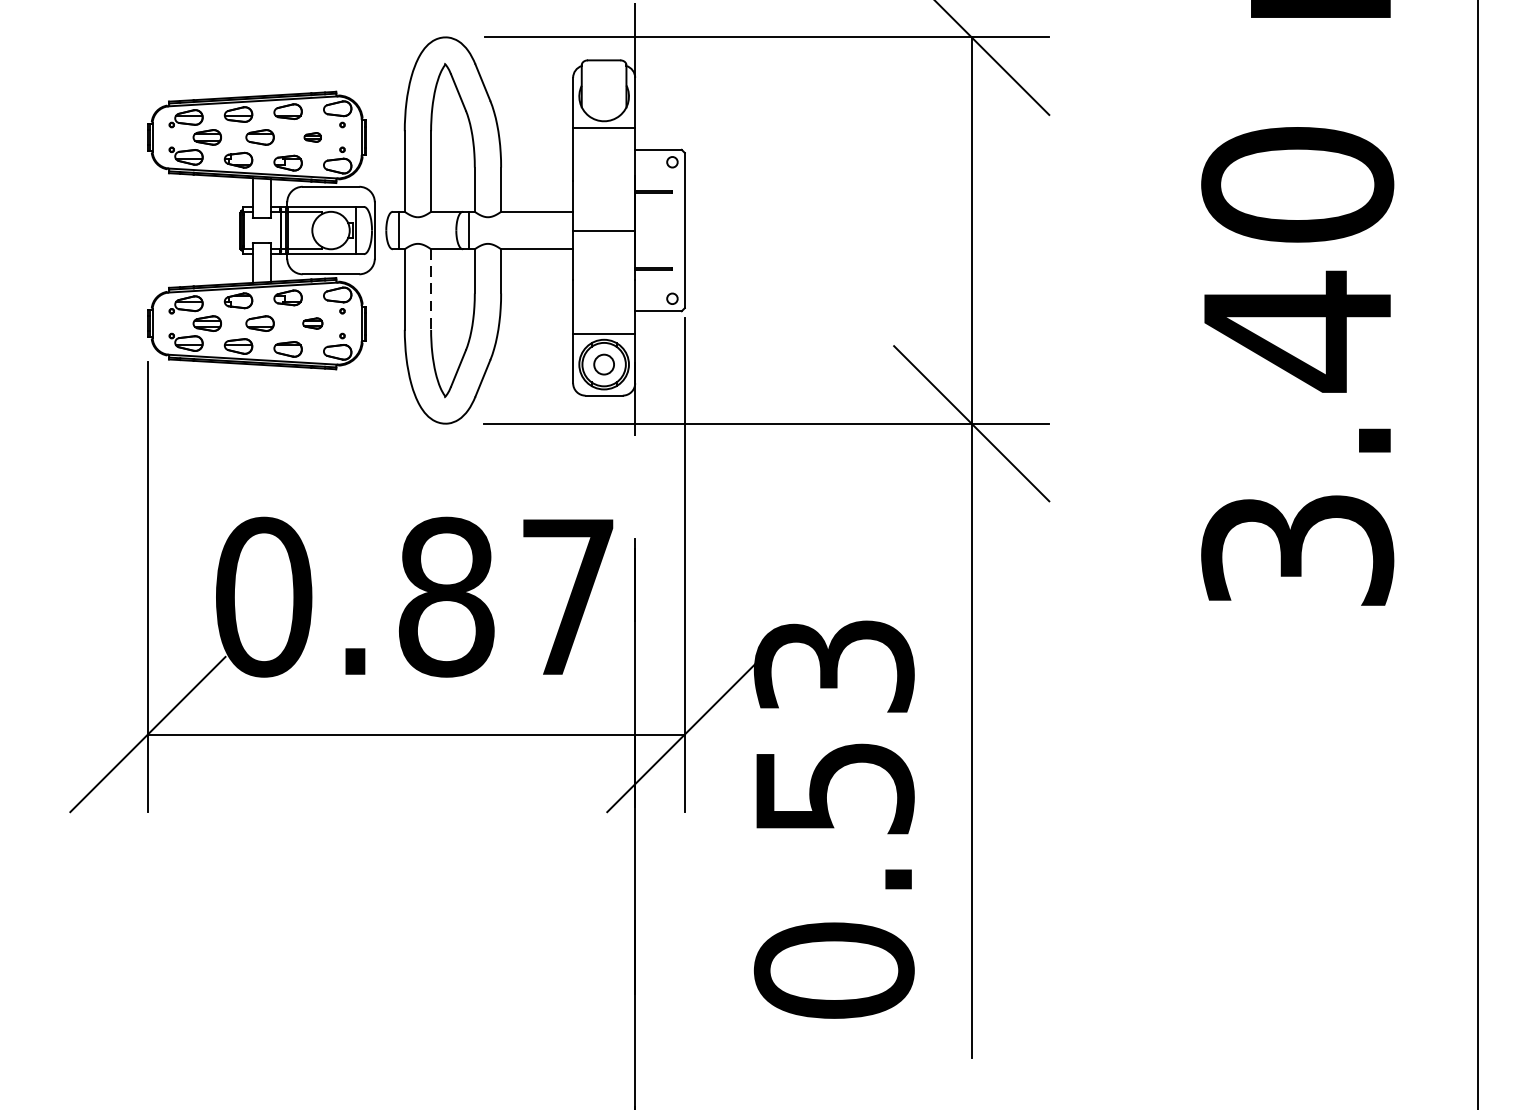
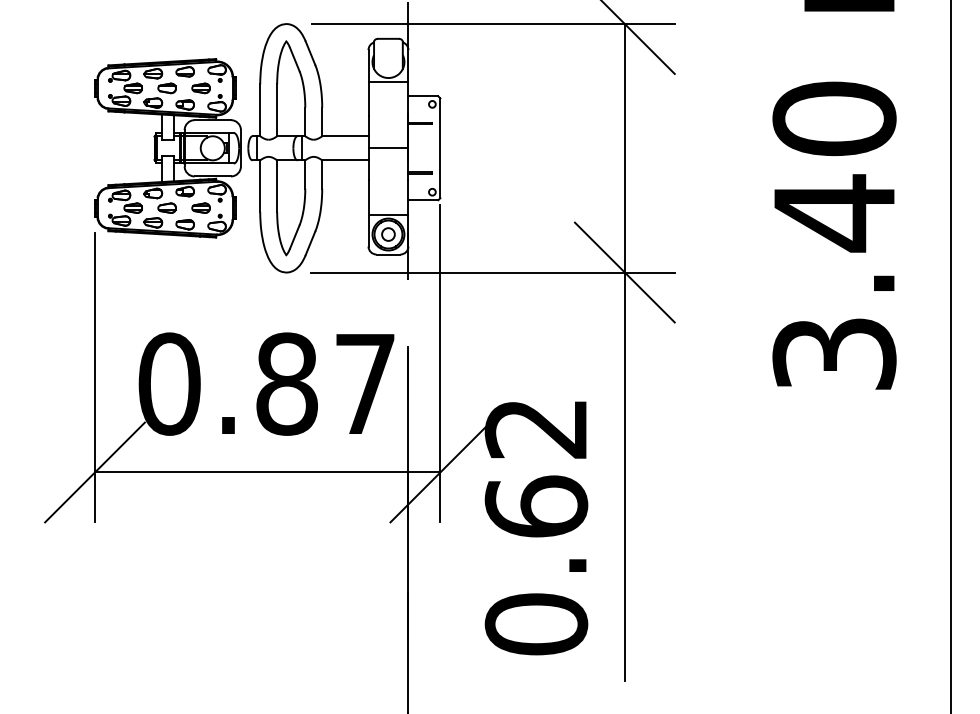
part: (311, 137) -> (200, 88), size x1.67
line: (431, 289) -> (277, 186), dashed -> solid
part: (311, 322) -> (200, 207), size x1.43
text: (834, 728) -> (536, 468), 0.53 -> 0.62

